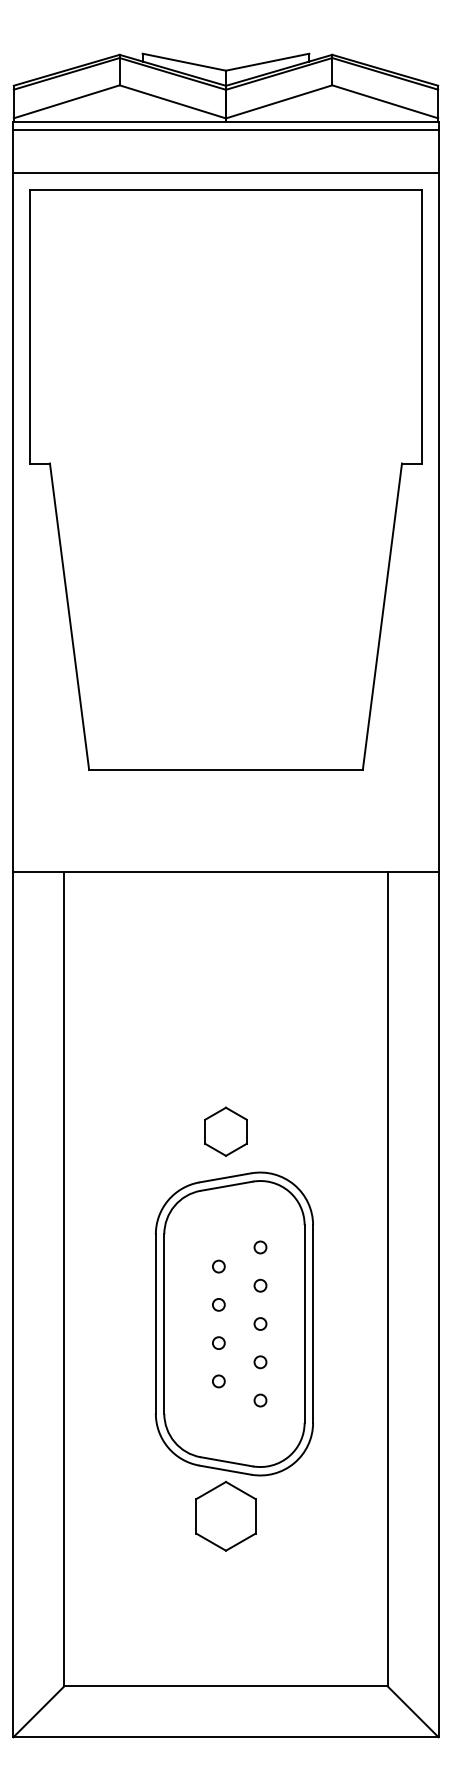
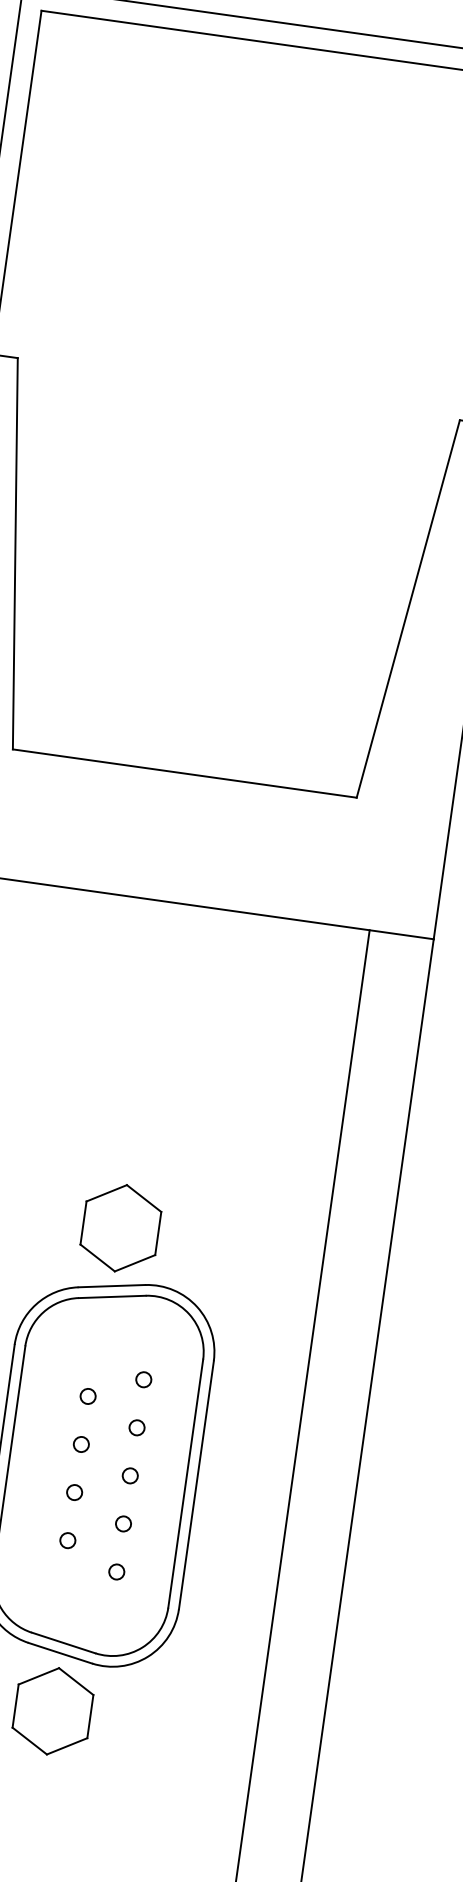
part: (225, 1131) -> (120, 1227), size x1.43

